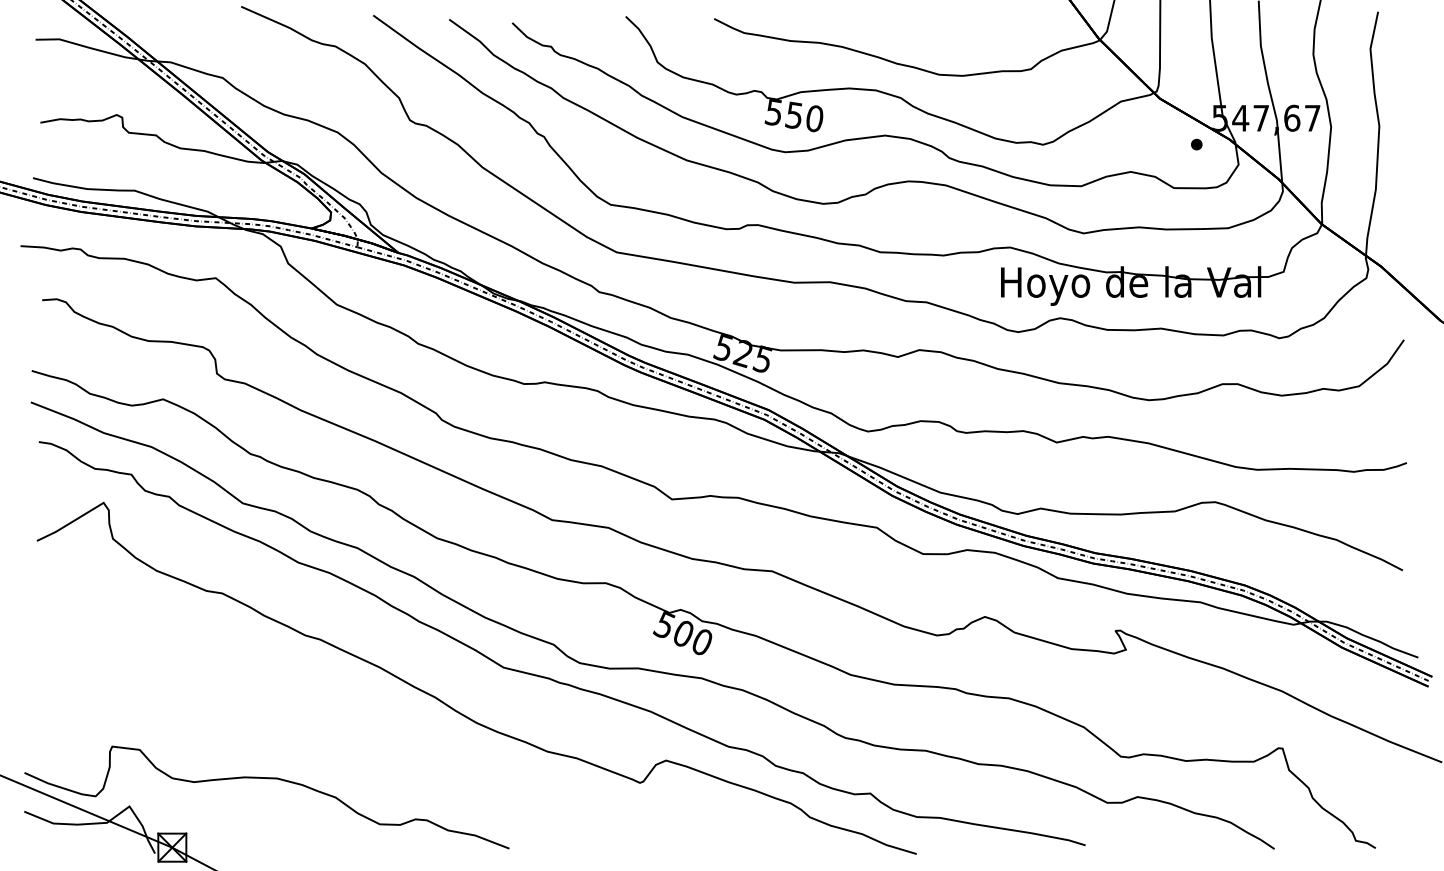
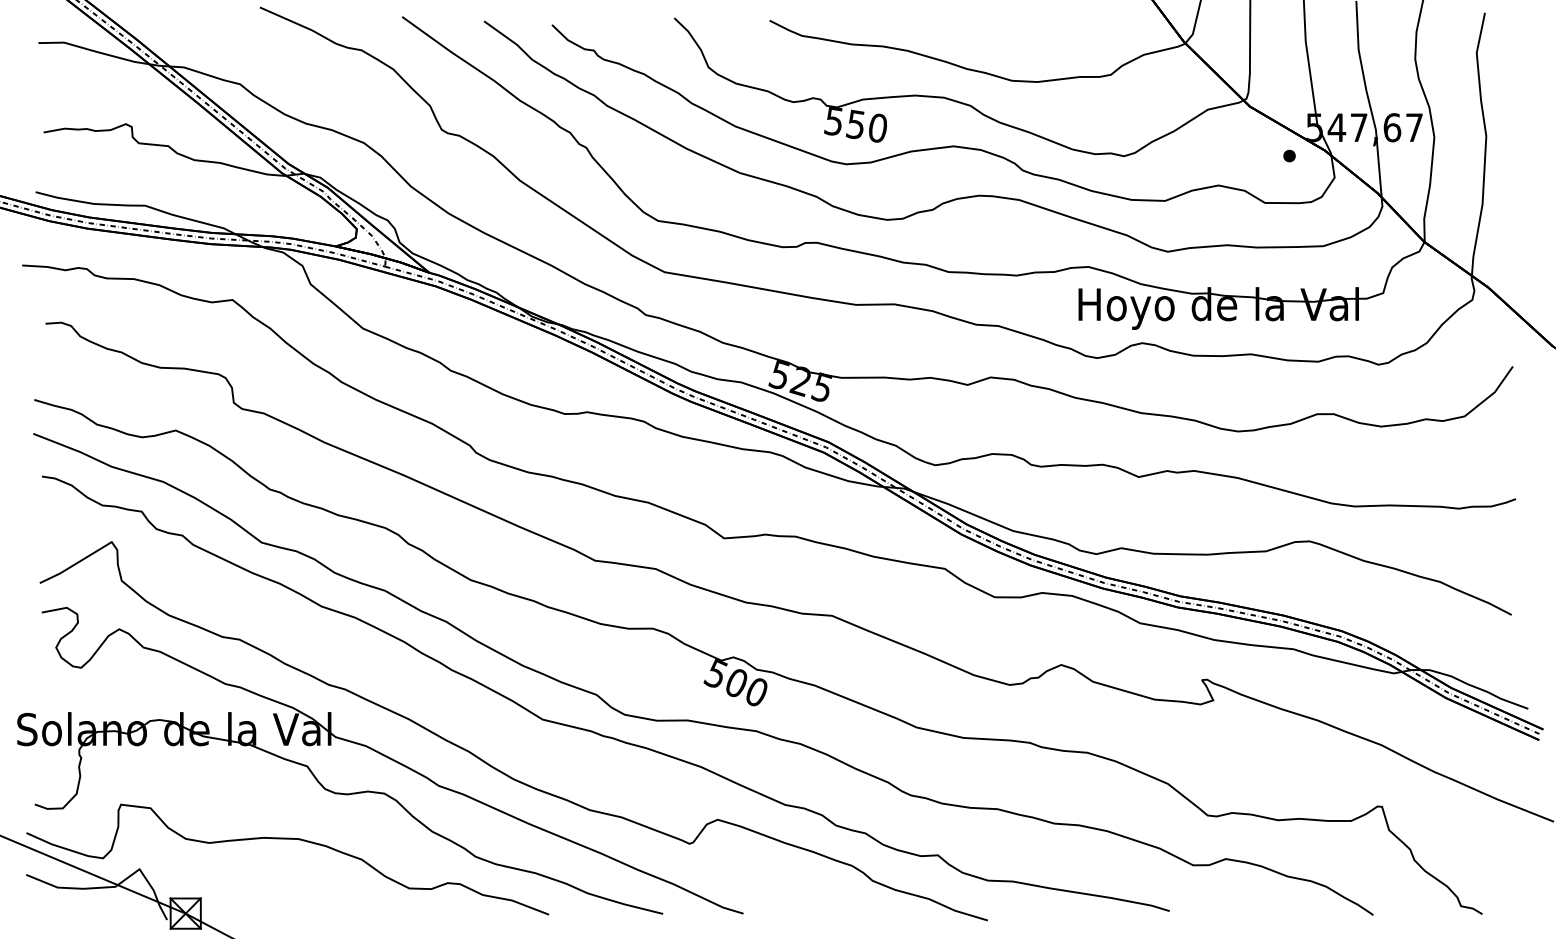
part: (352, 705) -> (379, 760), added

